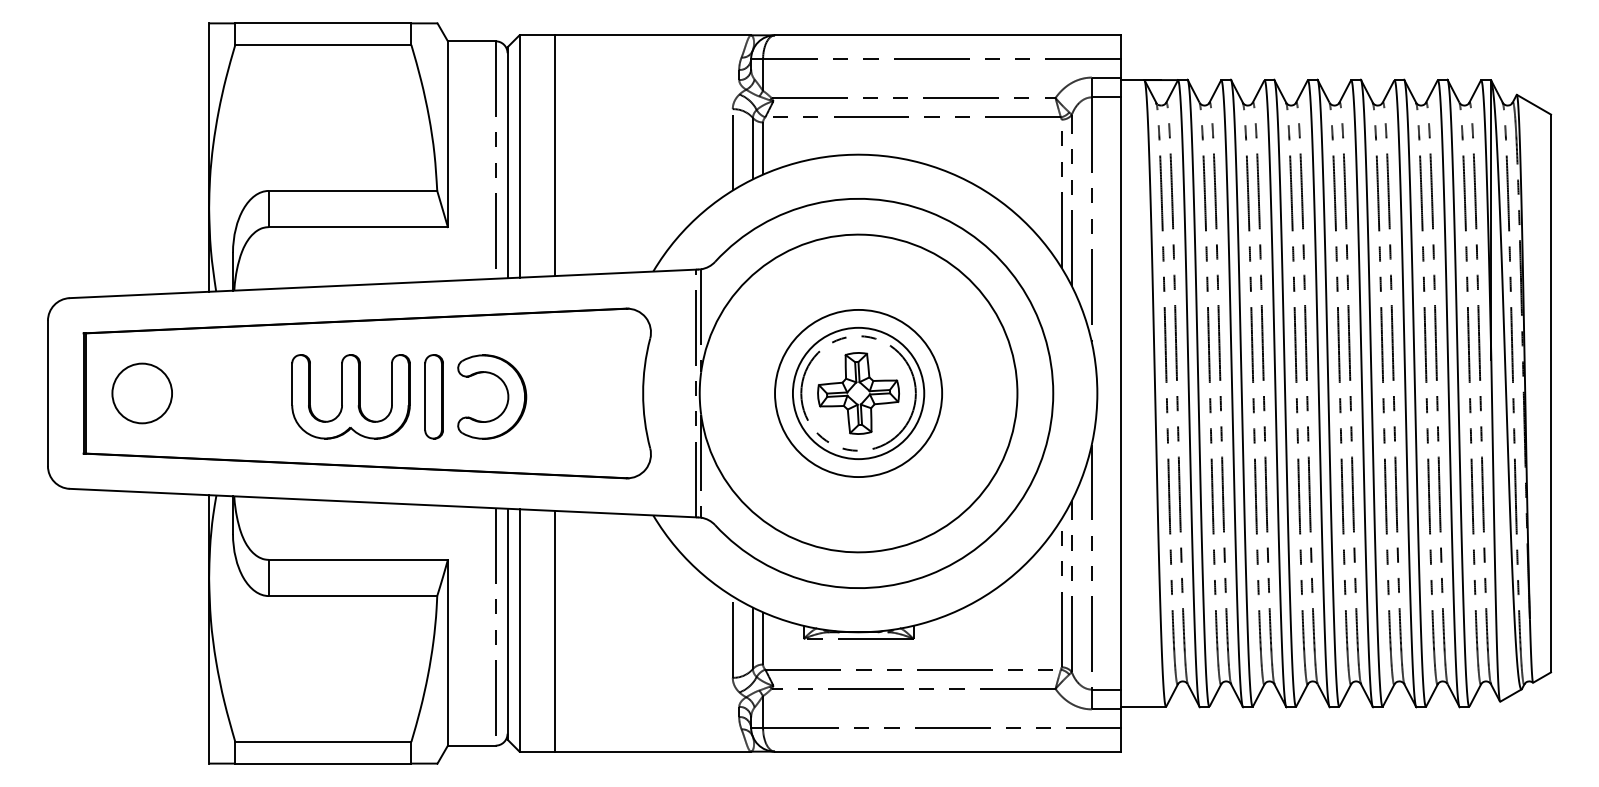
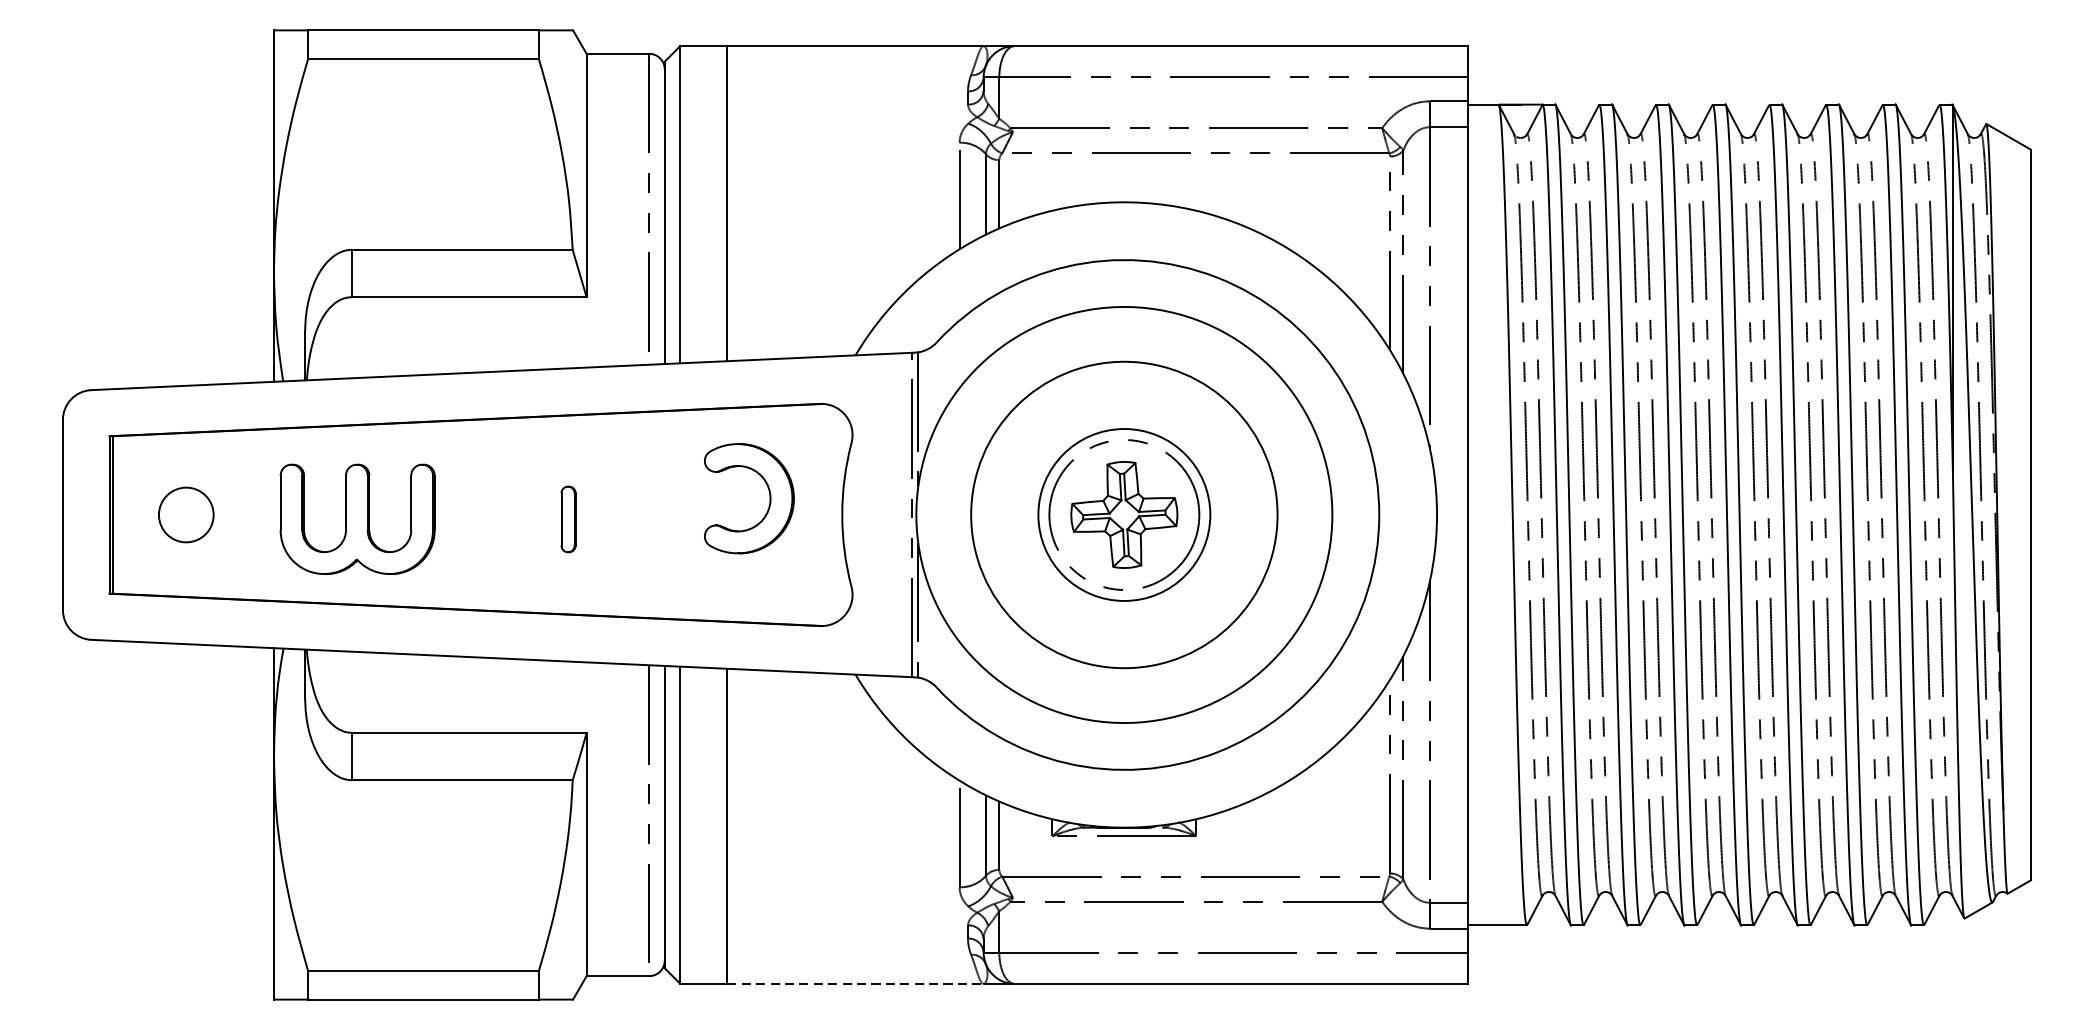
part: (506, 391) -> (768, 491), moved
circle: (141, 393) -> (185, 515), size x0.7
circle: (858, 393) -> (1124, 515), size x1.4
part: (350, 396) -> (356, 518), moved
part: (433, 396) -> (567, 518), size x0.6
line: (653, 751) -> (855, 983), solid -> dashed

